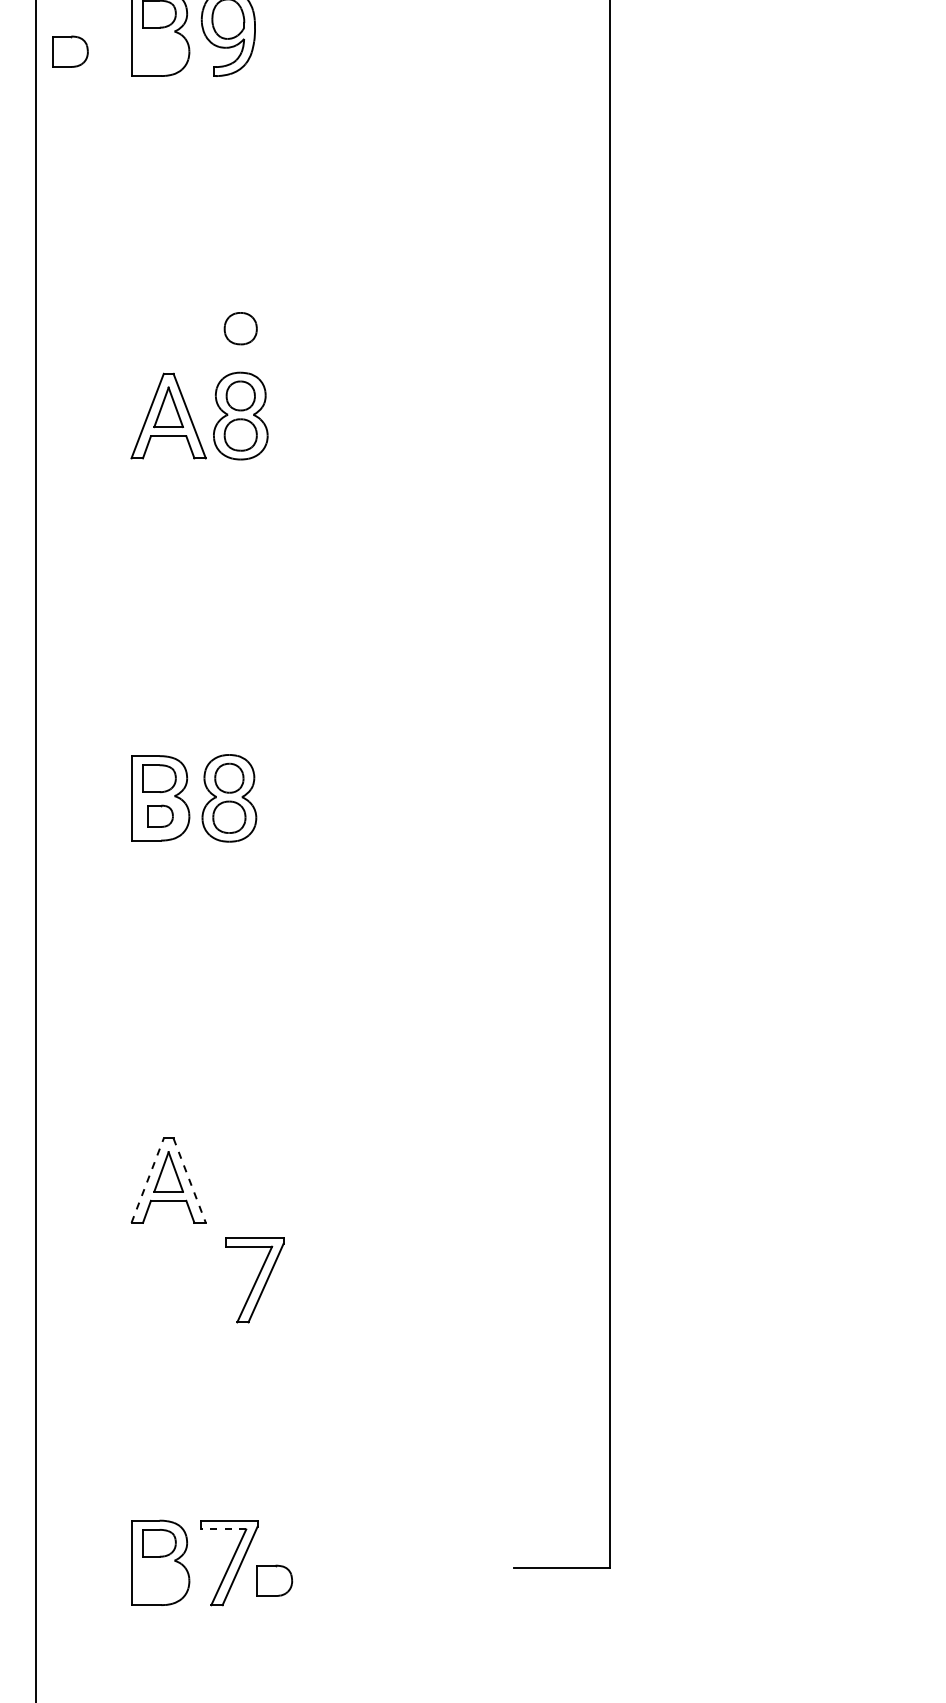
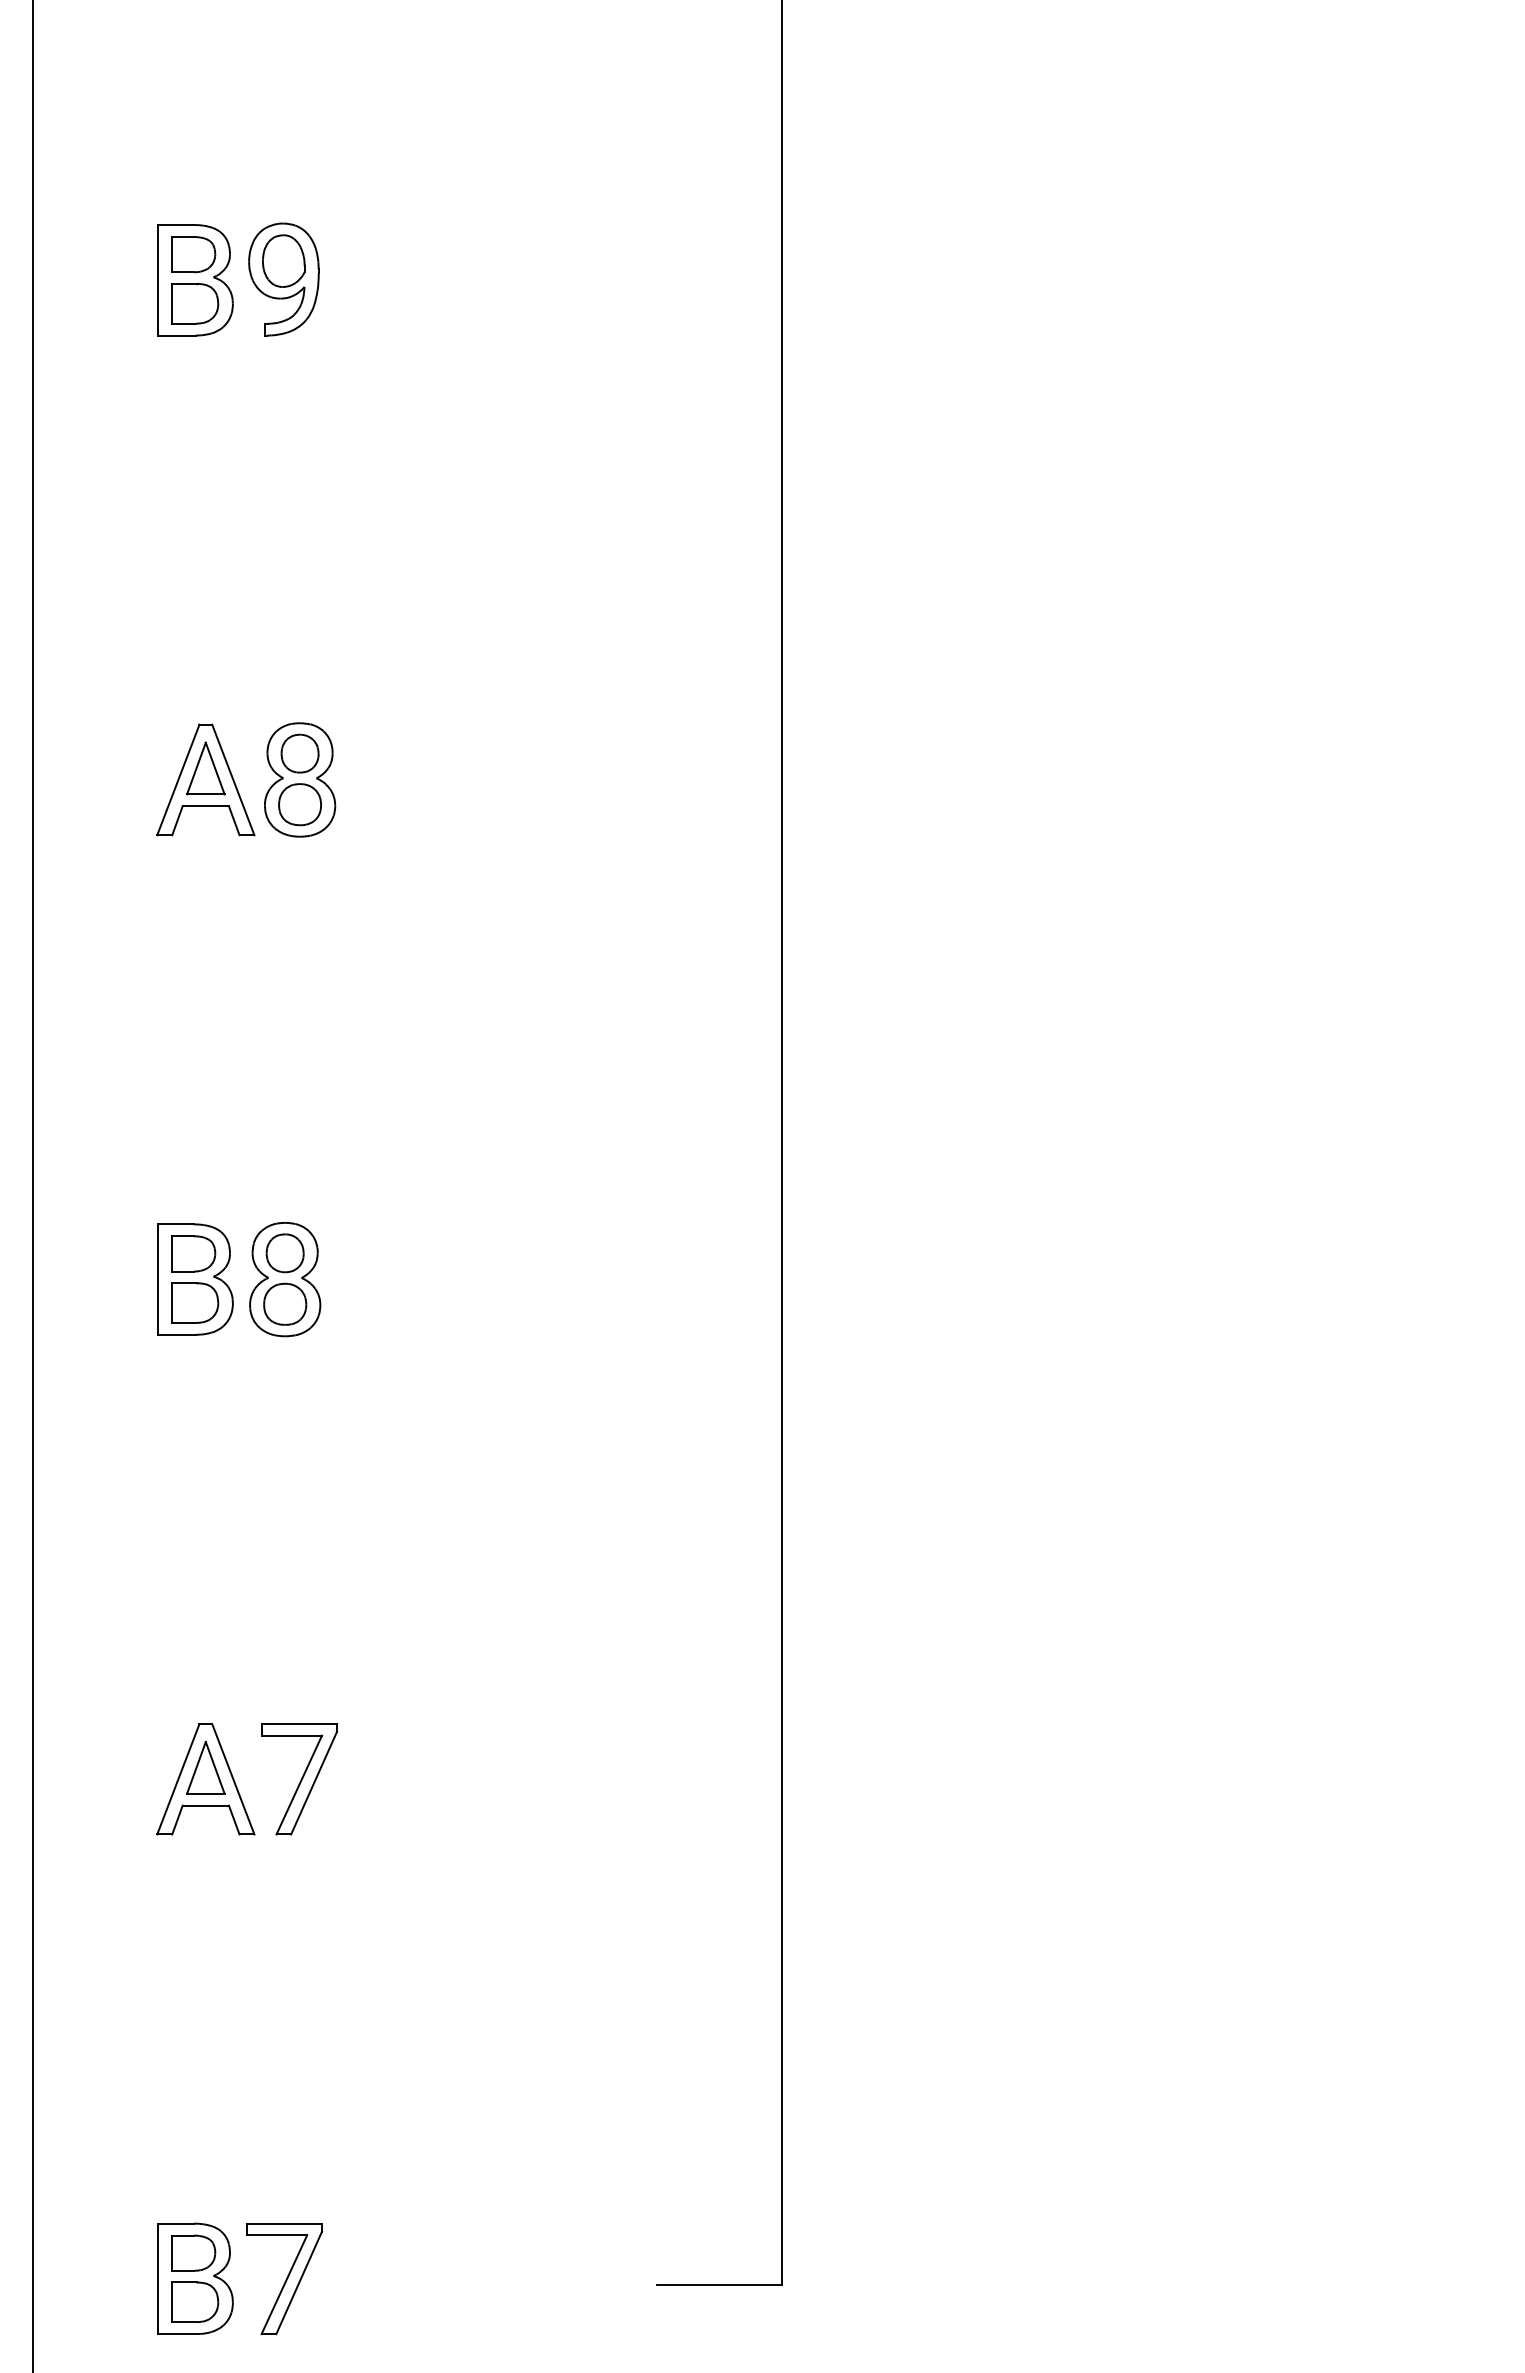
part: (70, 51) -> (195, 303), moved
part: (240, 328) -> (299, 665), removed
part: (160, 815) -> (195, 1302), size x1.43
line: (147, 1180) -> (178, 1778), dashed -> solid
line: (189, 1180) -> (233, 1779), dashed -> solid
part: (254, 1280) -> (299, 1779), moved
line: (223, 1529) -> (277, 2235), dashed -> solid
part: (274, 1580) -> (195, 2301), moved

